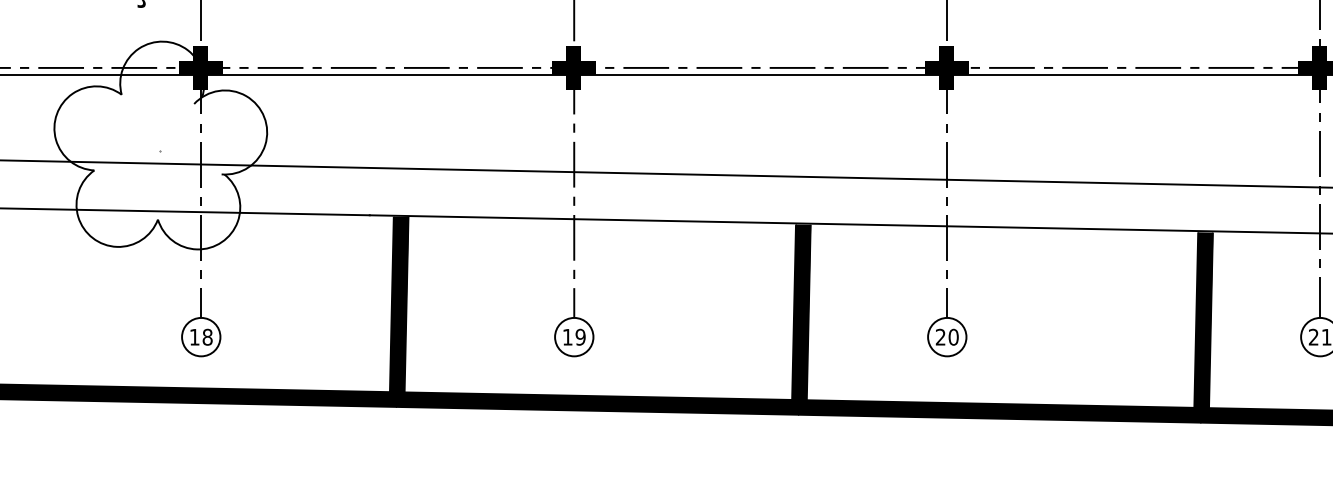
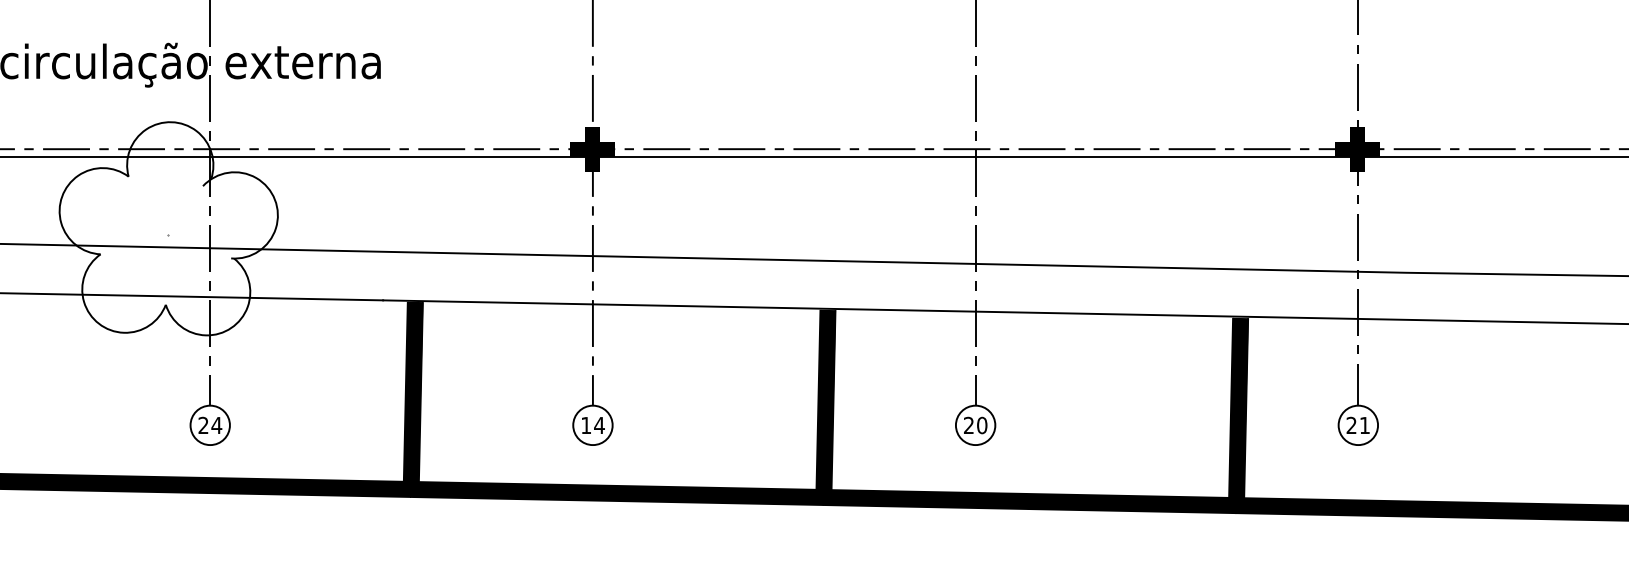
fill: (200, 67) -> (209, 148), removed
fill: (946, 67) -> (974, 148), removed
text: (201, 337) -> (210, 425), 18 -> 24
text: (580, 337) -> (599, 425), 19 -> 14

